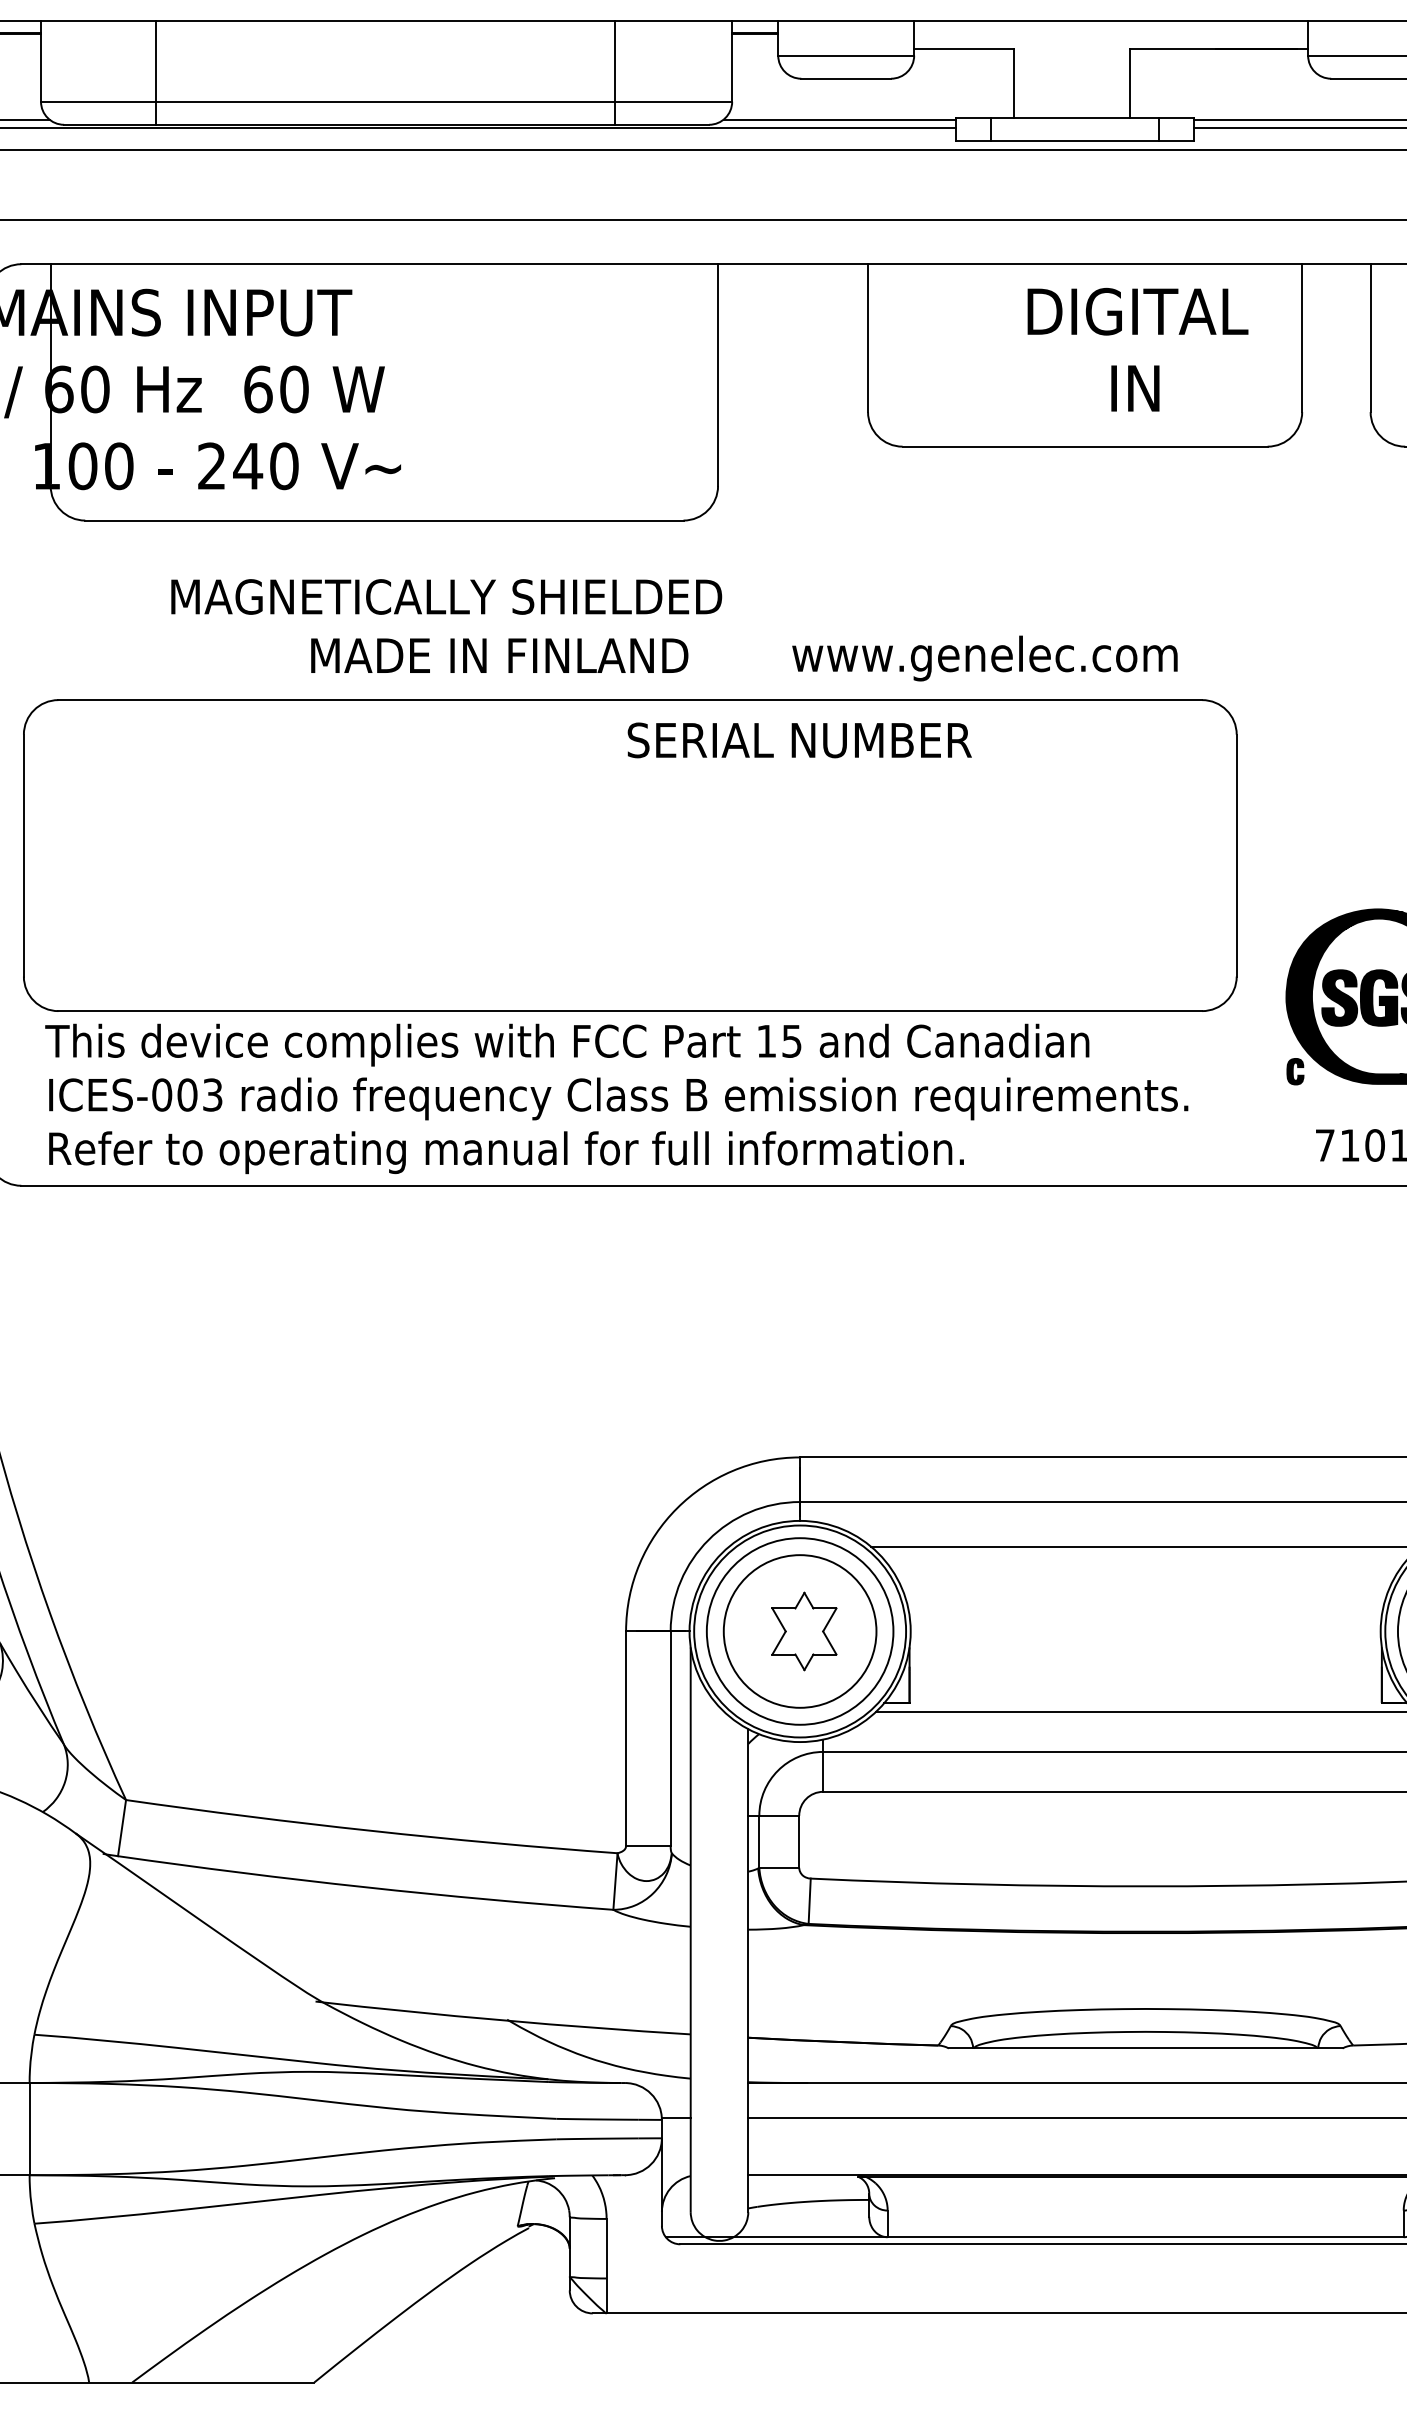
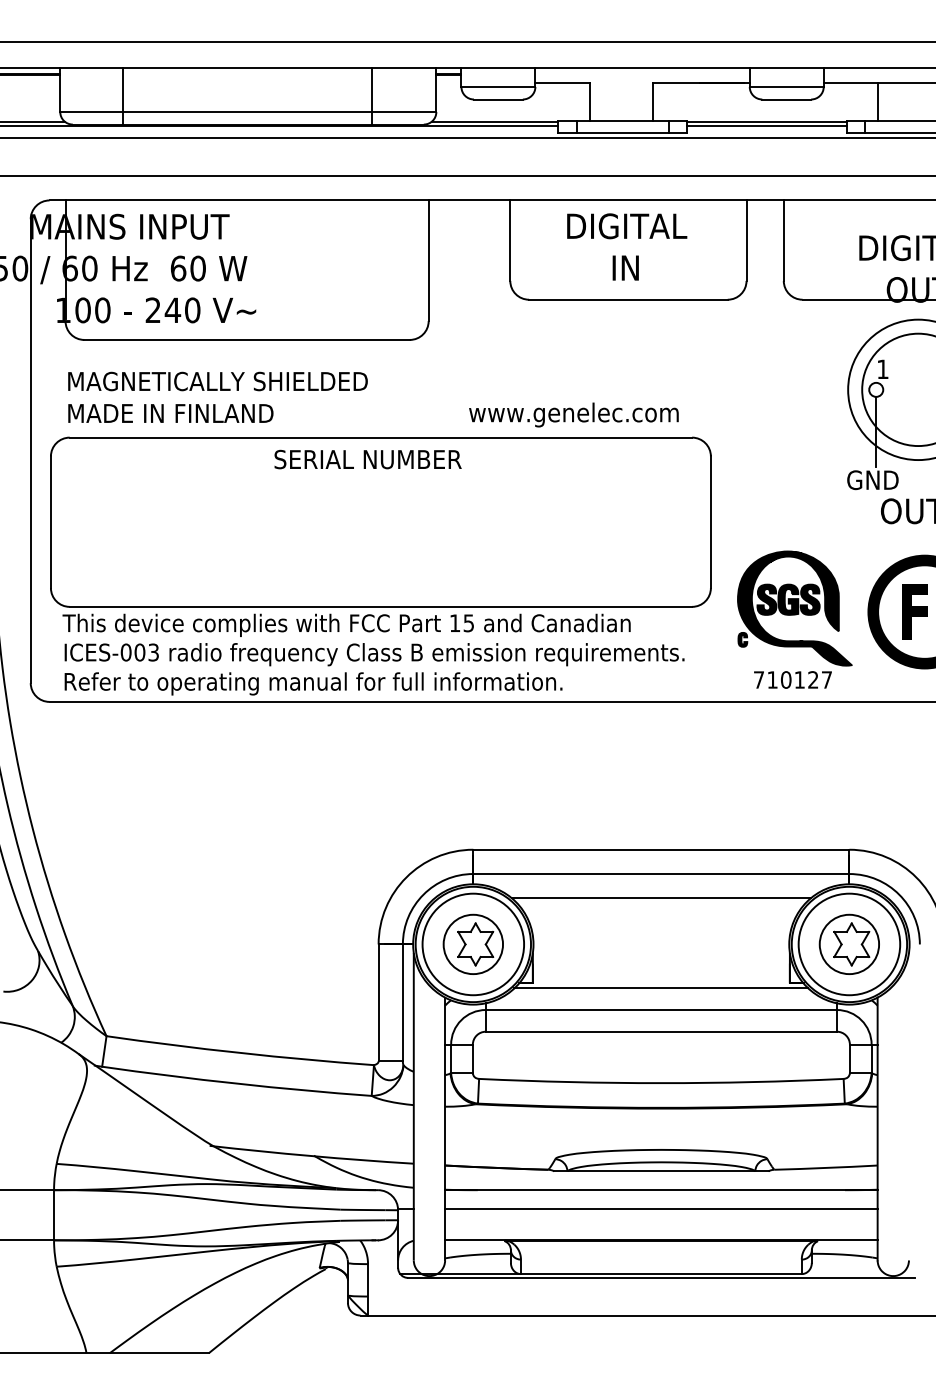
text: (1138, 348) -> (627, 246), moved
text: (445, 596) -> (217, 381), moved
text: (499, 655) -> (170, 413), moved
text: (798, 740) -> (367, 459), moved
circle: (800, 1631) -> (473, 944), size x0.71

